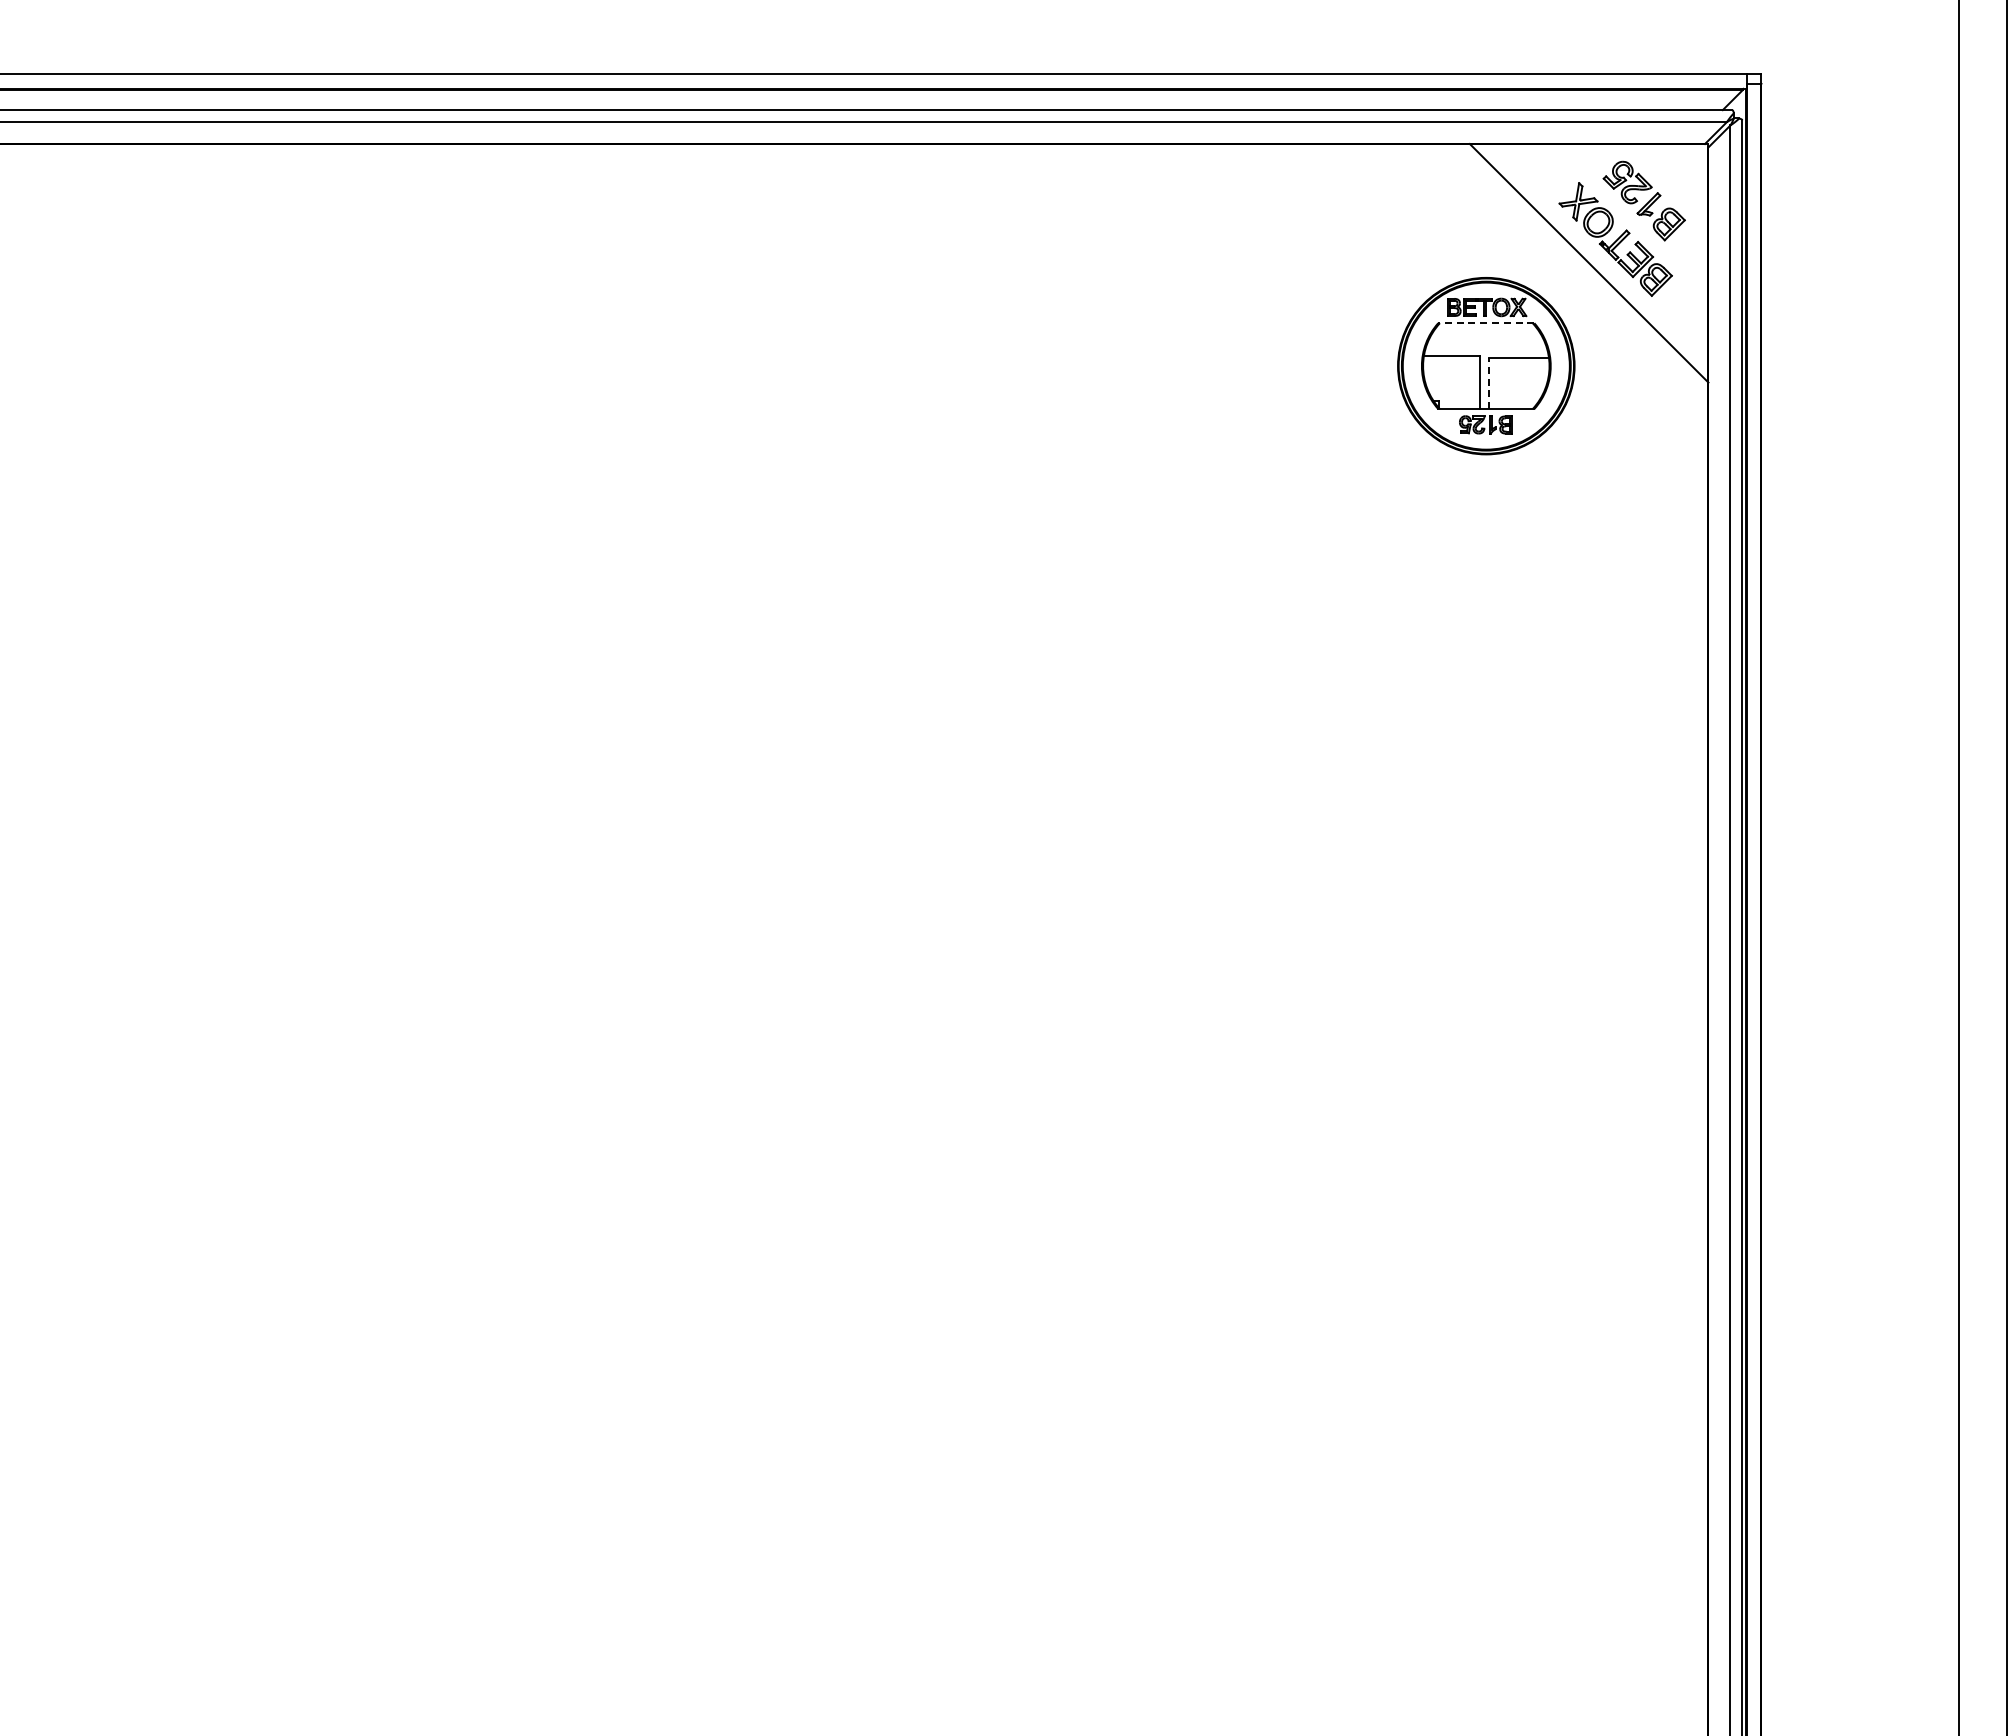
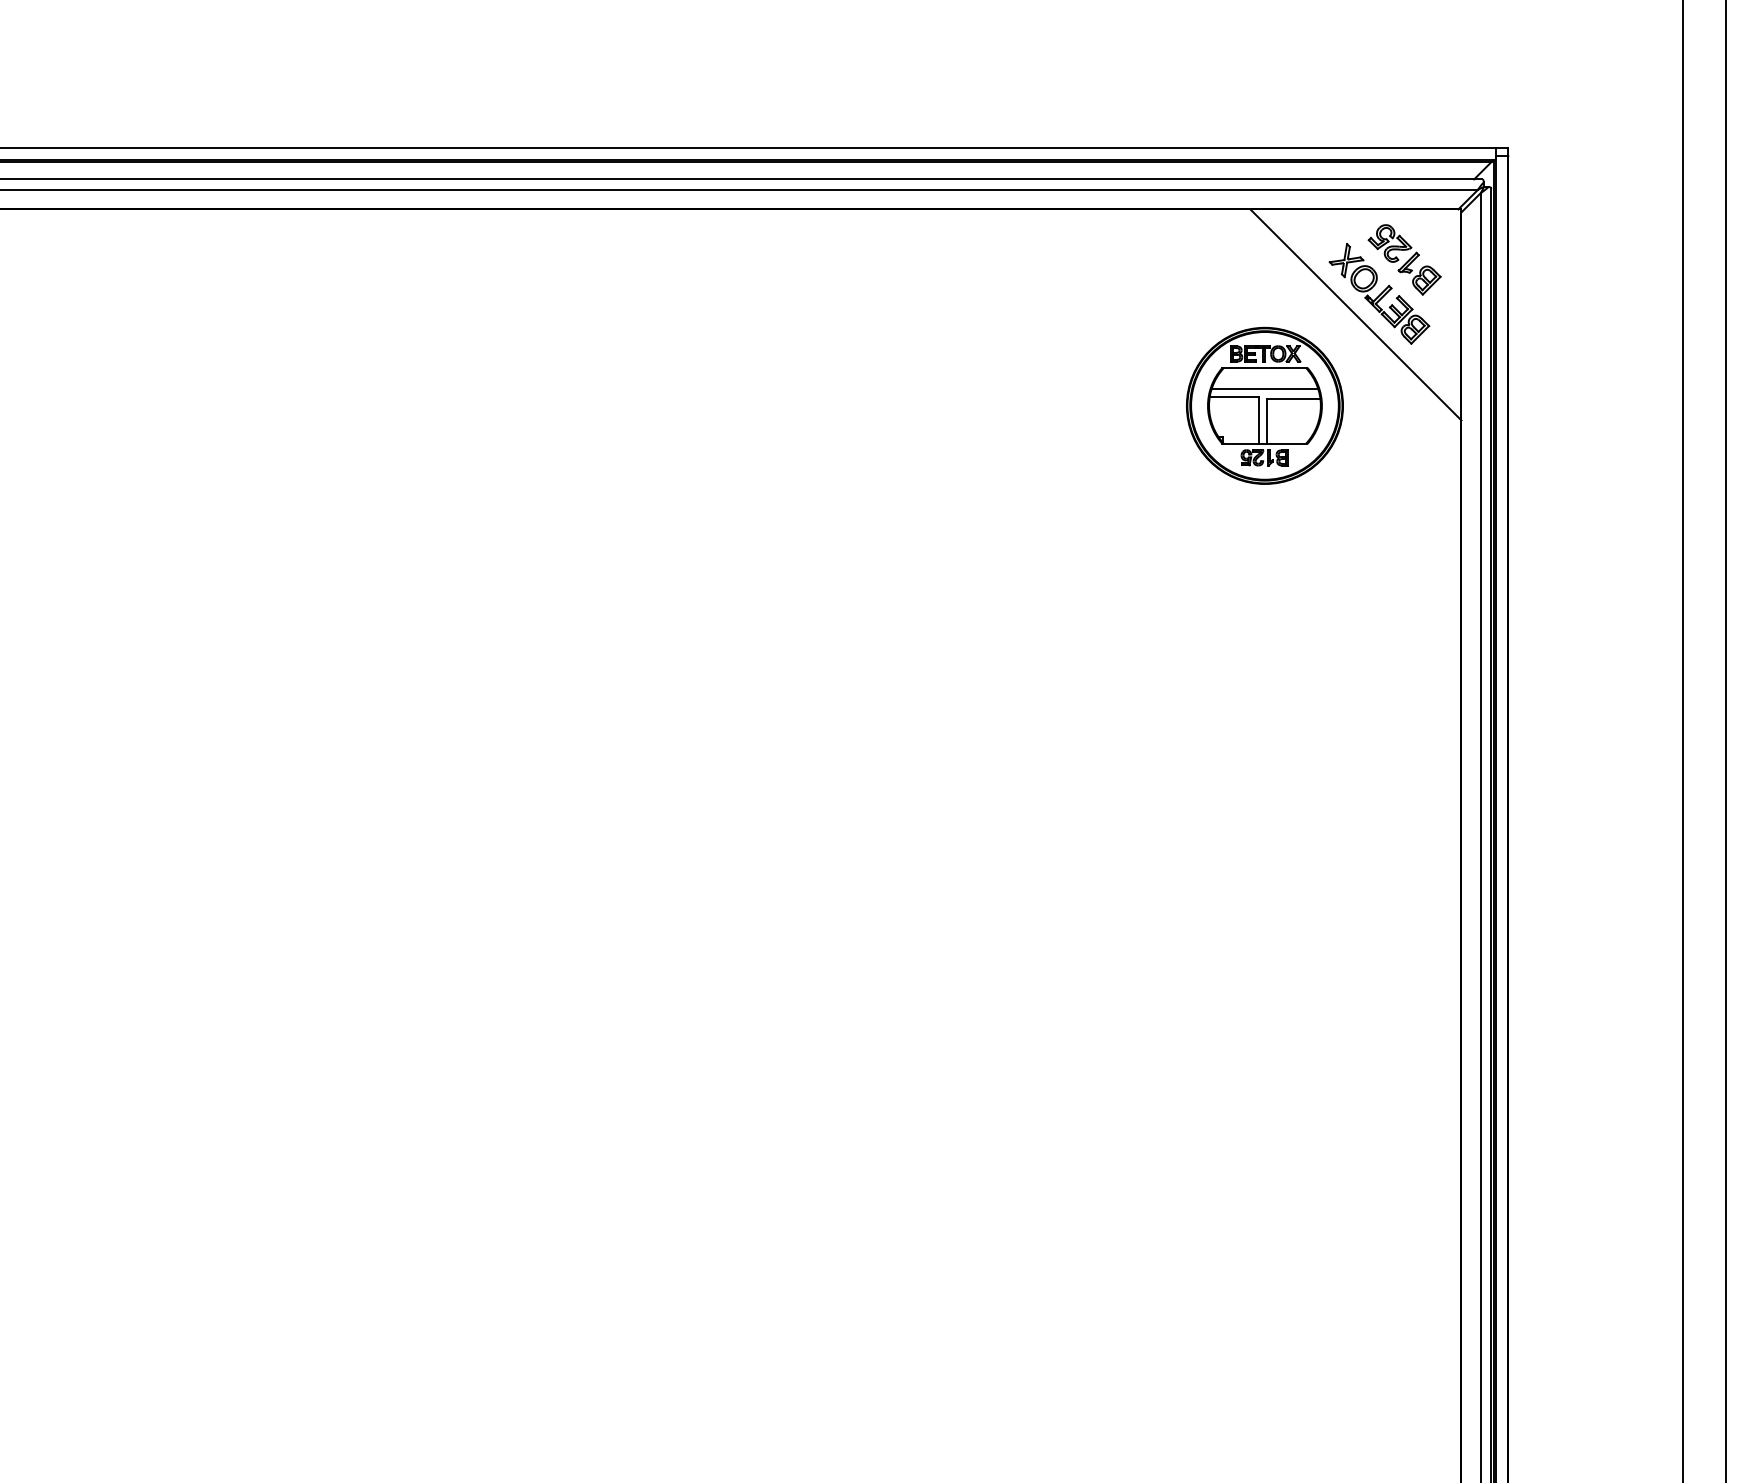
line: (1485, 323) -> (1264, 368), dashed -> solid
line: (1486, 346) -> (1265, 388), added
line: (1488, 383) -> (1266, 421), dashed -> solid

